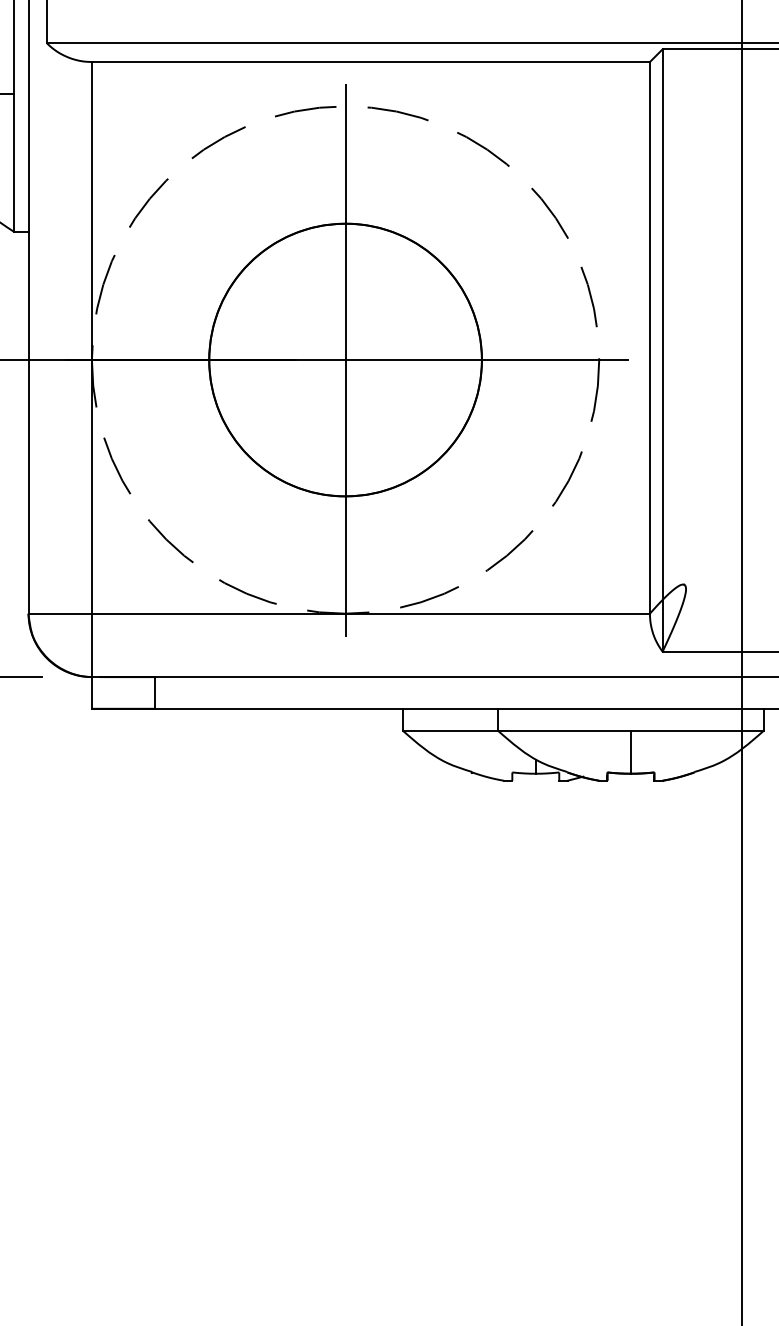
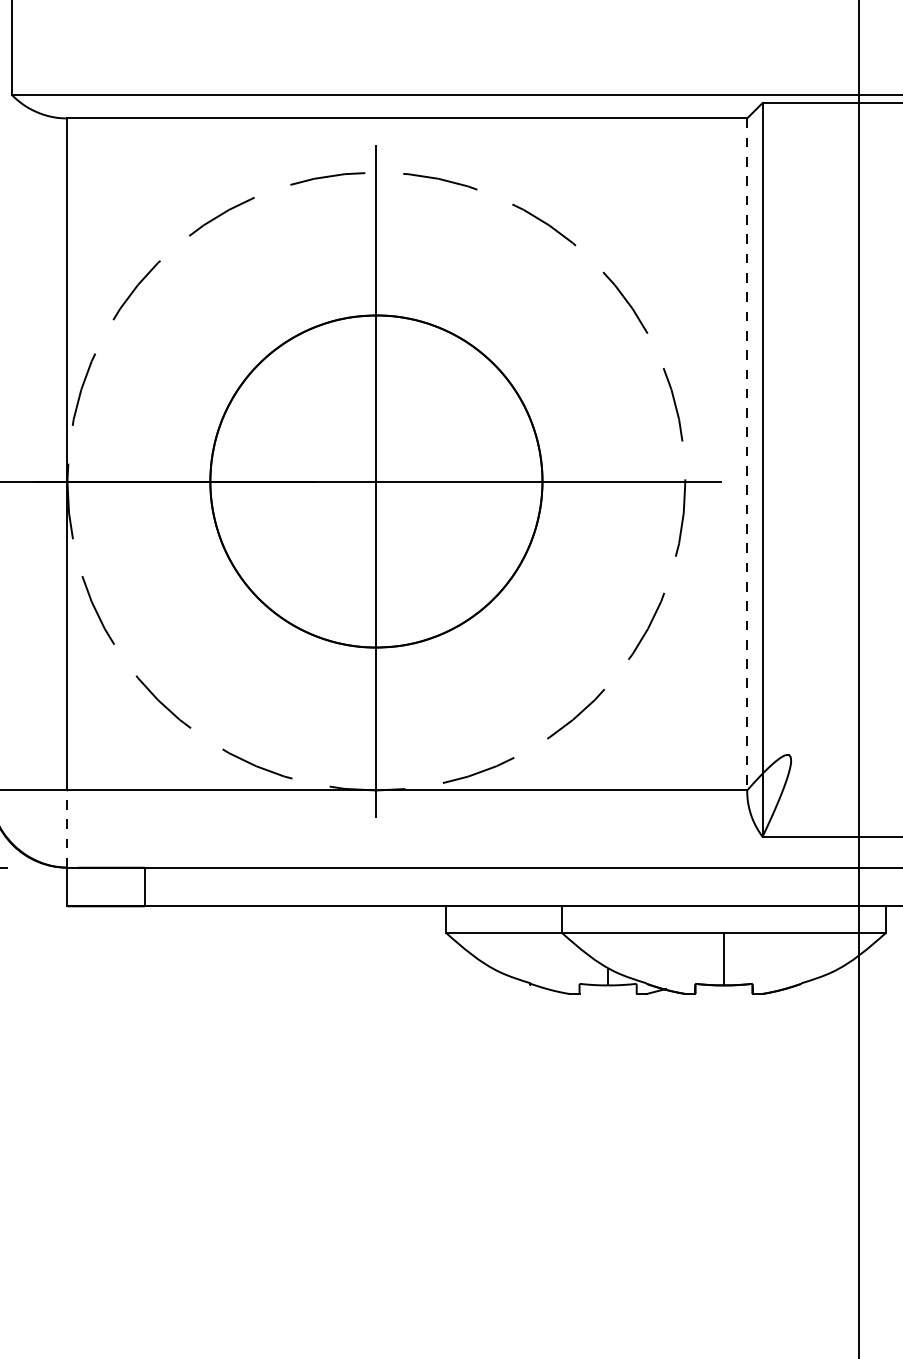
line: (649, 337) -> (746, 454), solid -> dashed
line: (91, 645) -> (66, 829), solid -> dashed

